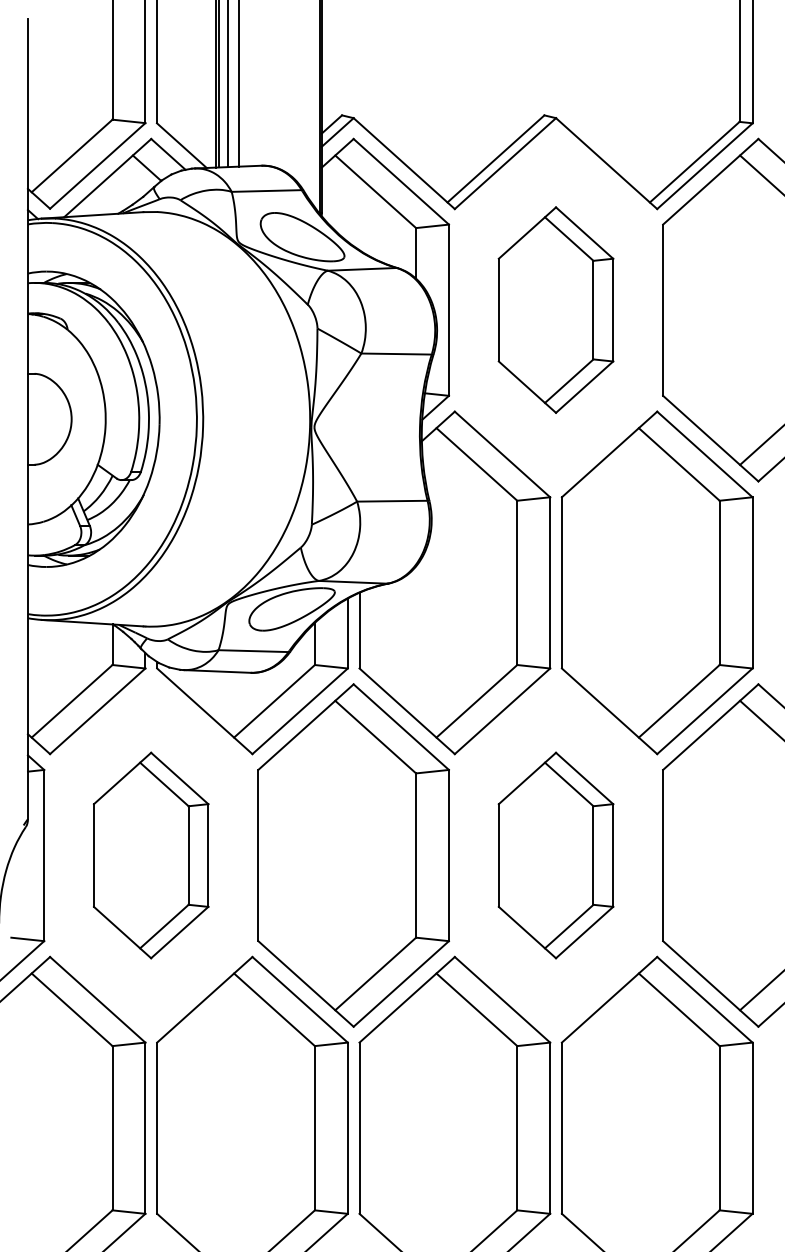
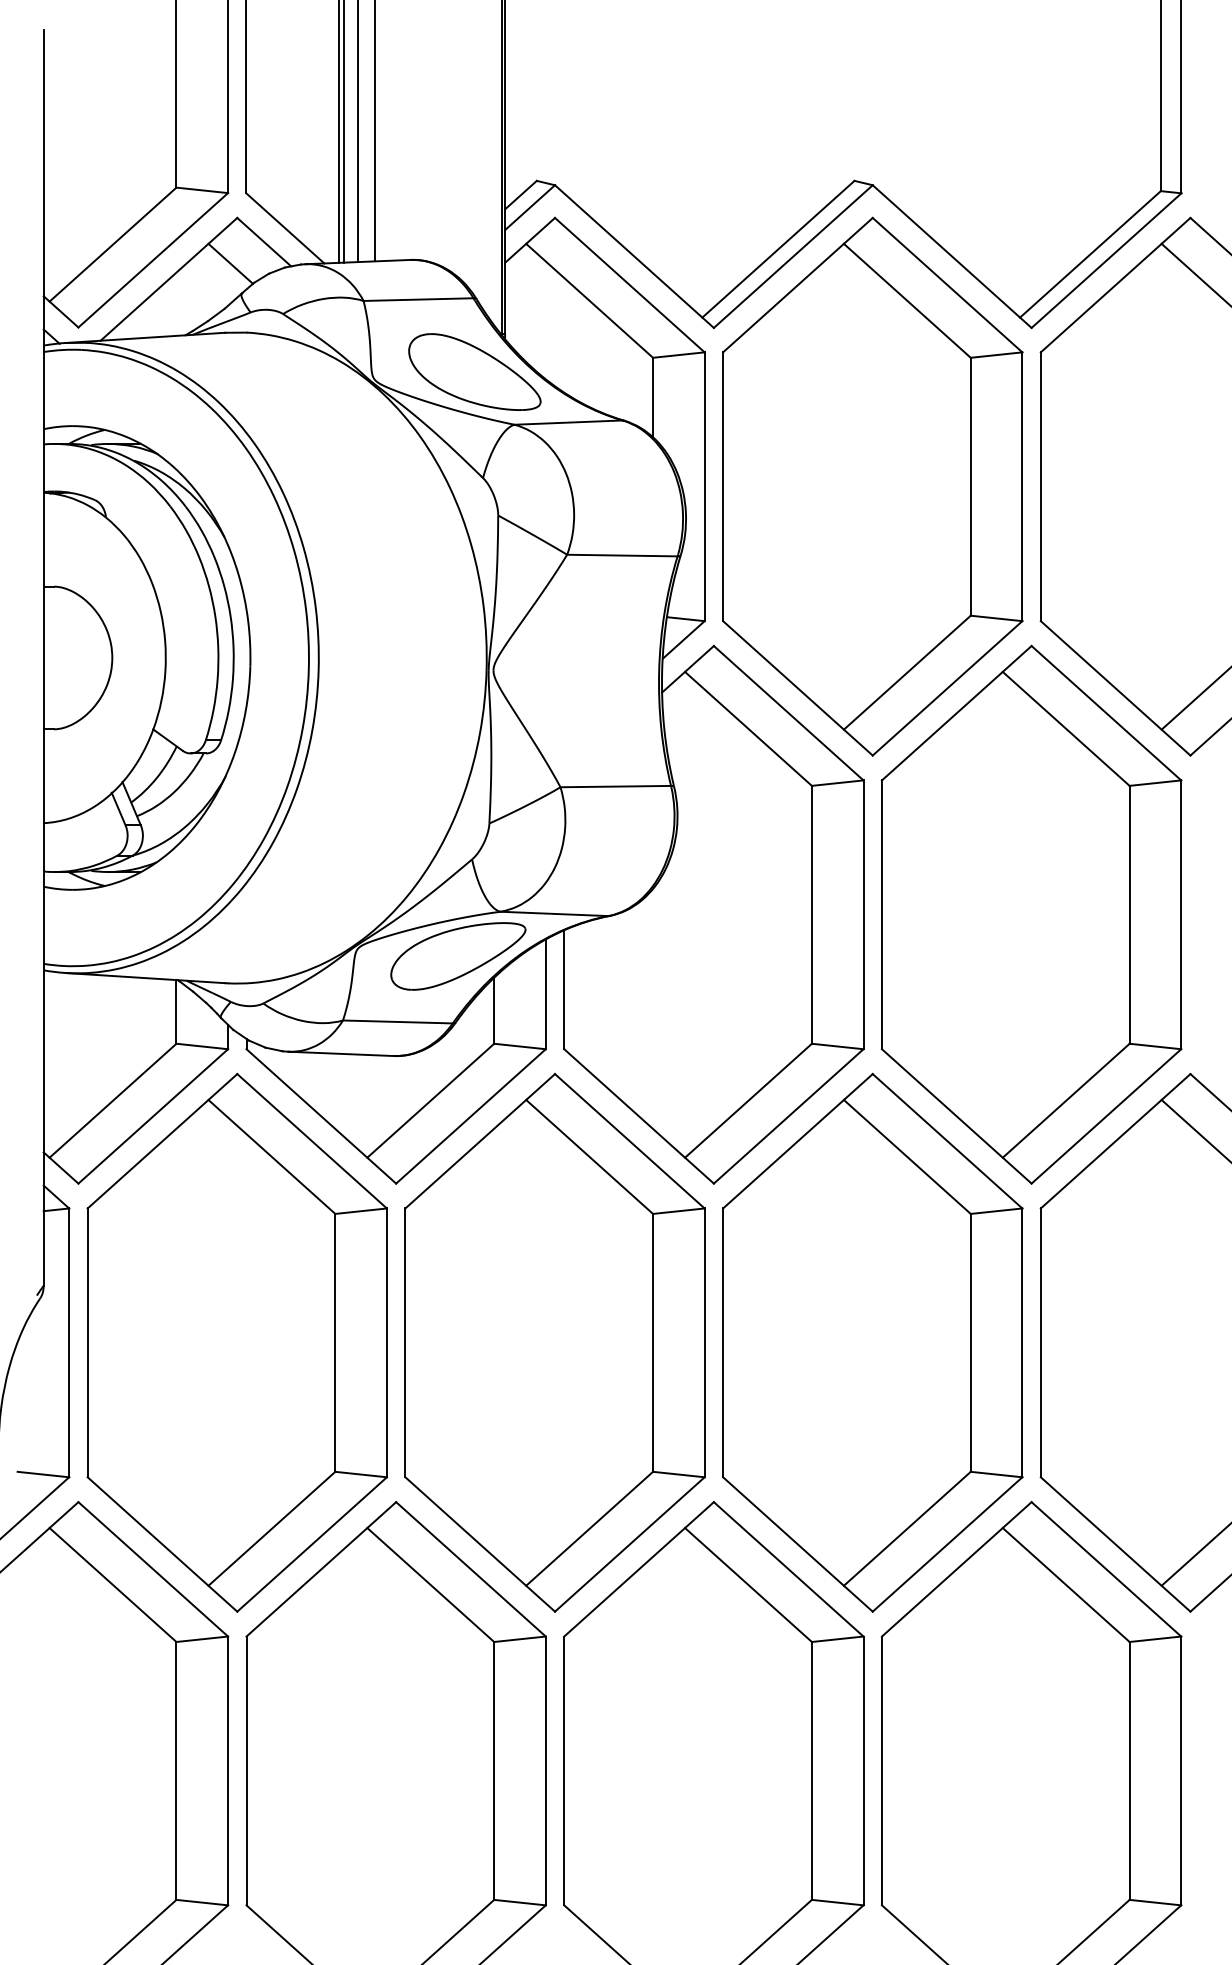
part: (555, 309) -> (871, 485), size x1.67
part: (150, 855) -> (236, 1342), size x1.67
part: (555, 855) -> (871, 1342), size x1.67

